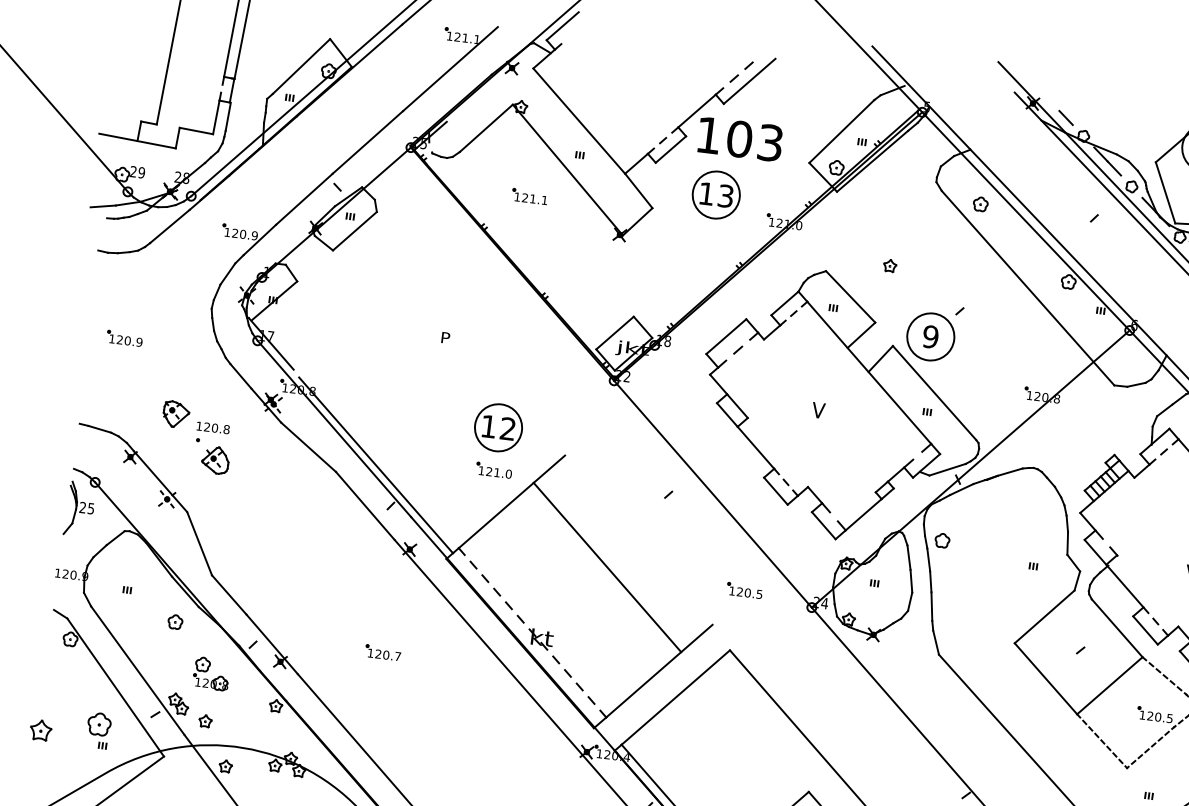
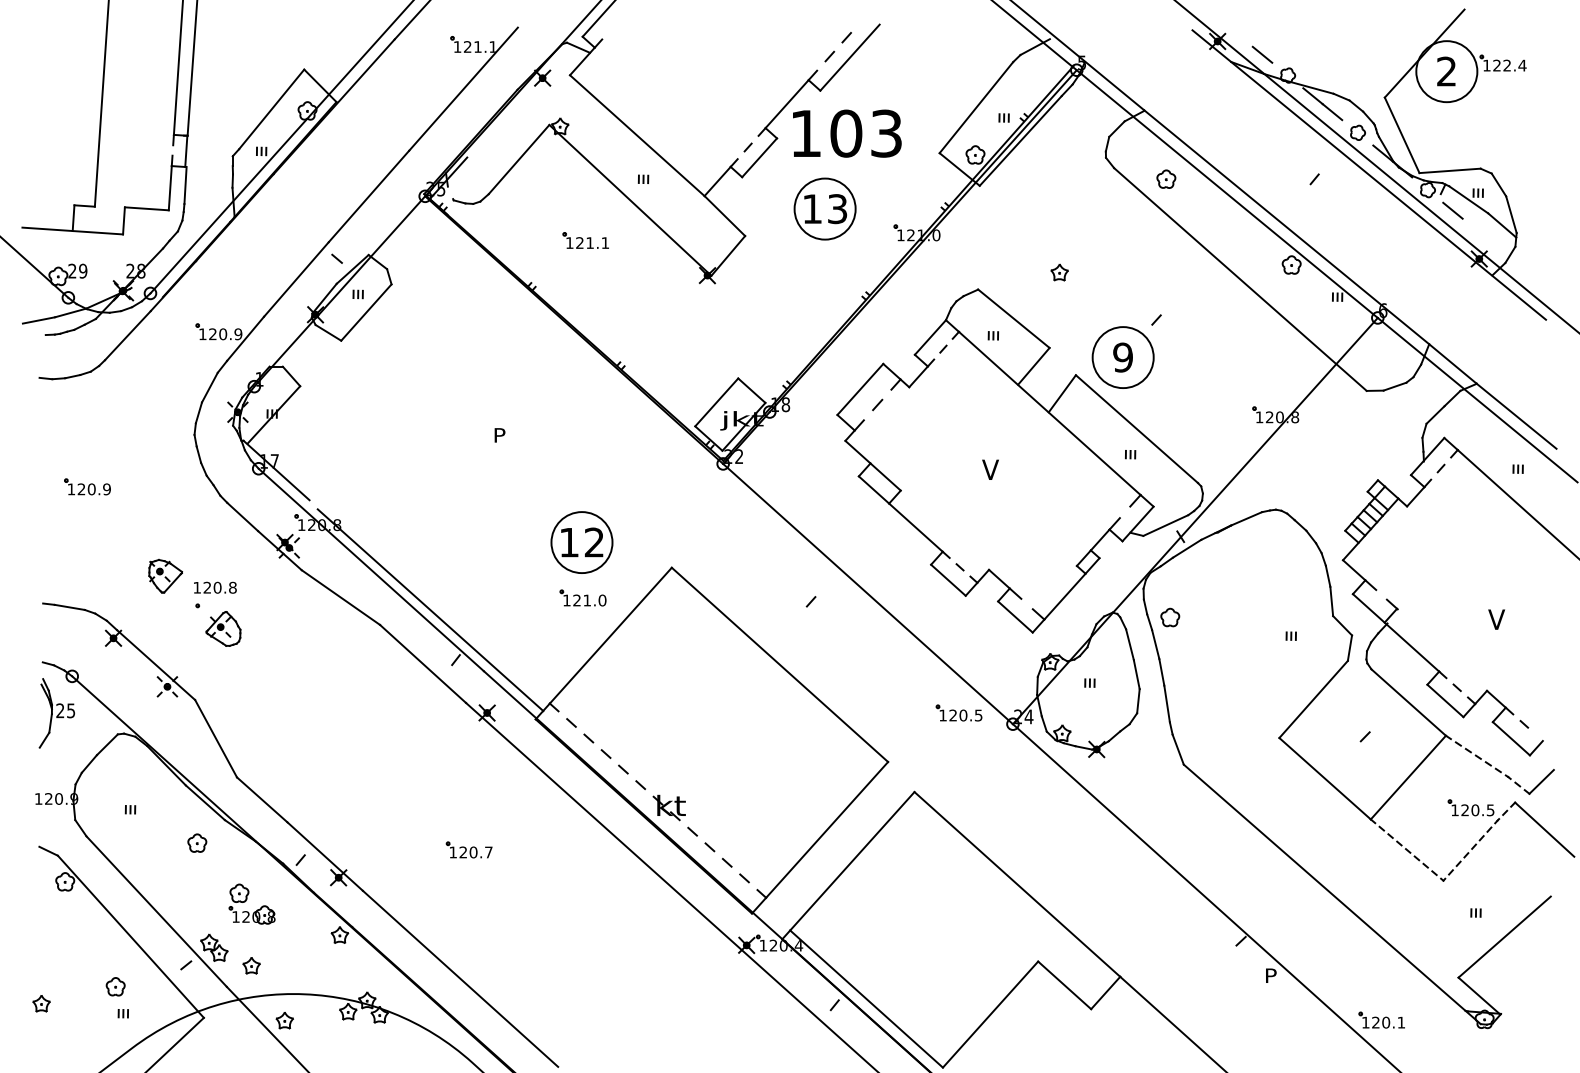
line: (607, 567) -> (779, 664), moved
part: (744, 590) -> (958, 712), moved
part: (99, 724) -> (115, 986), size x0.62
part: (40, 730) -> (41, 1003), size x0.62

